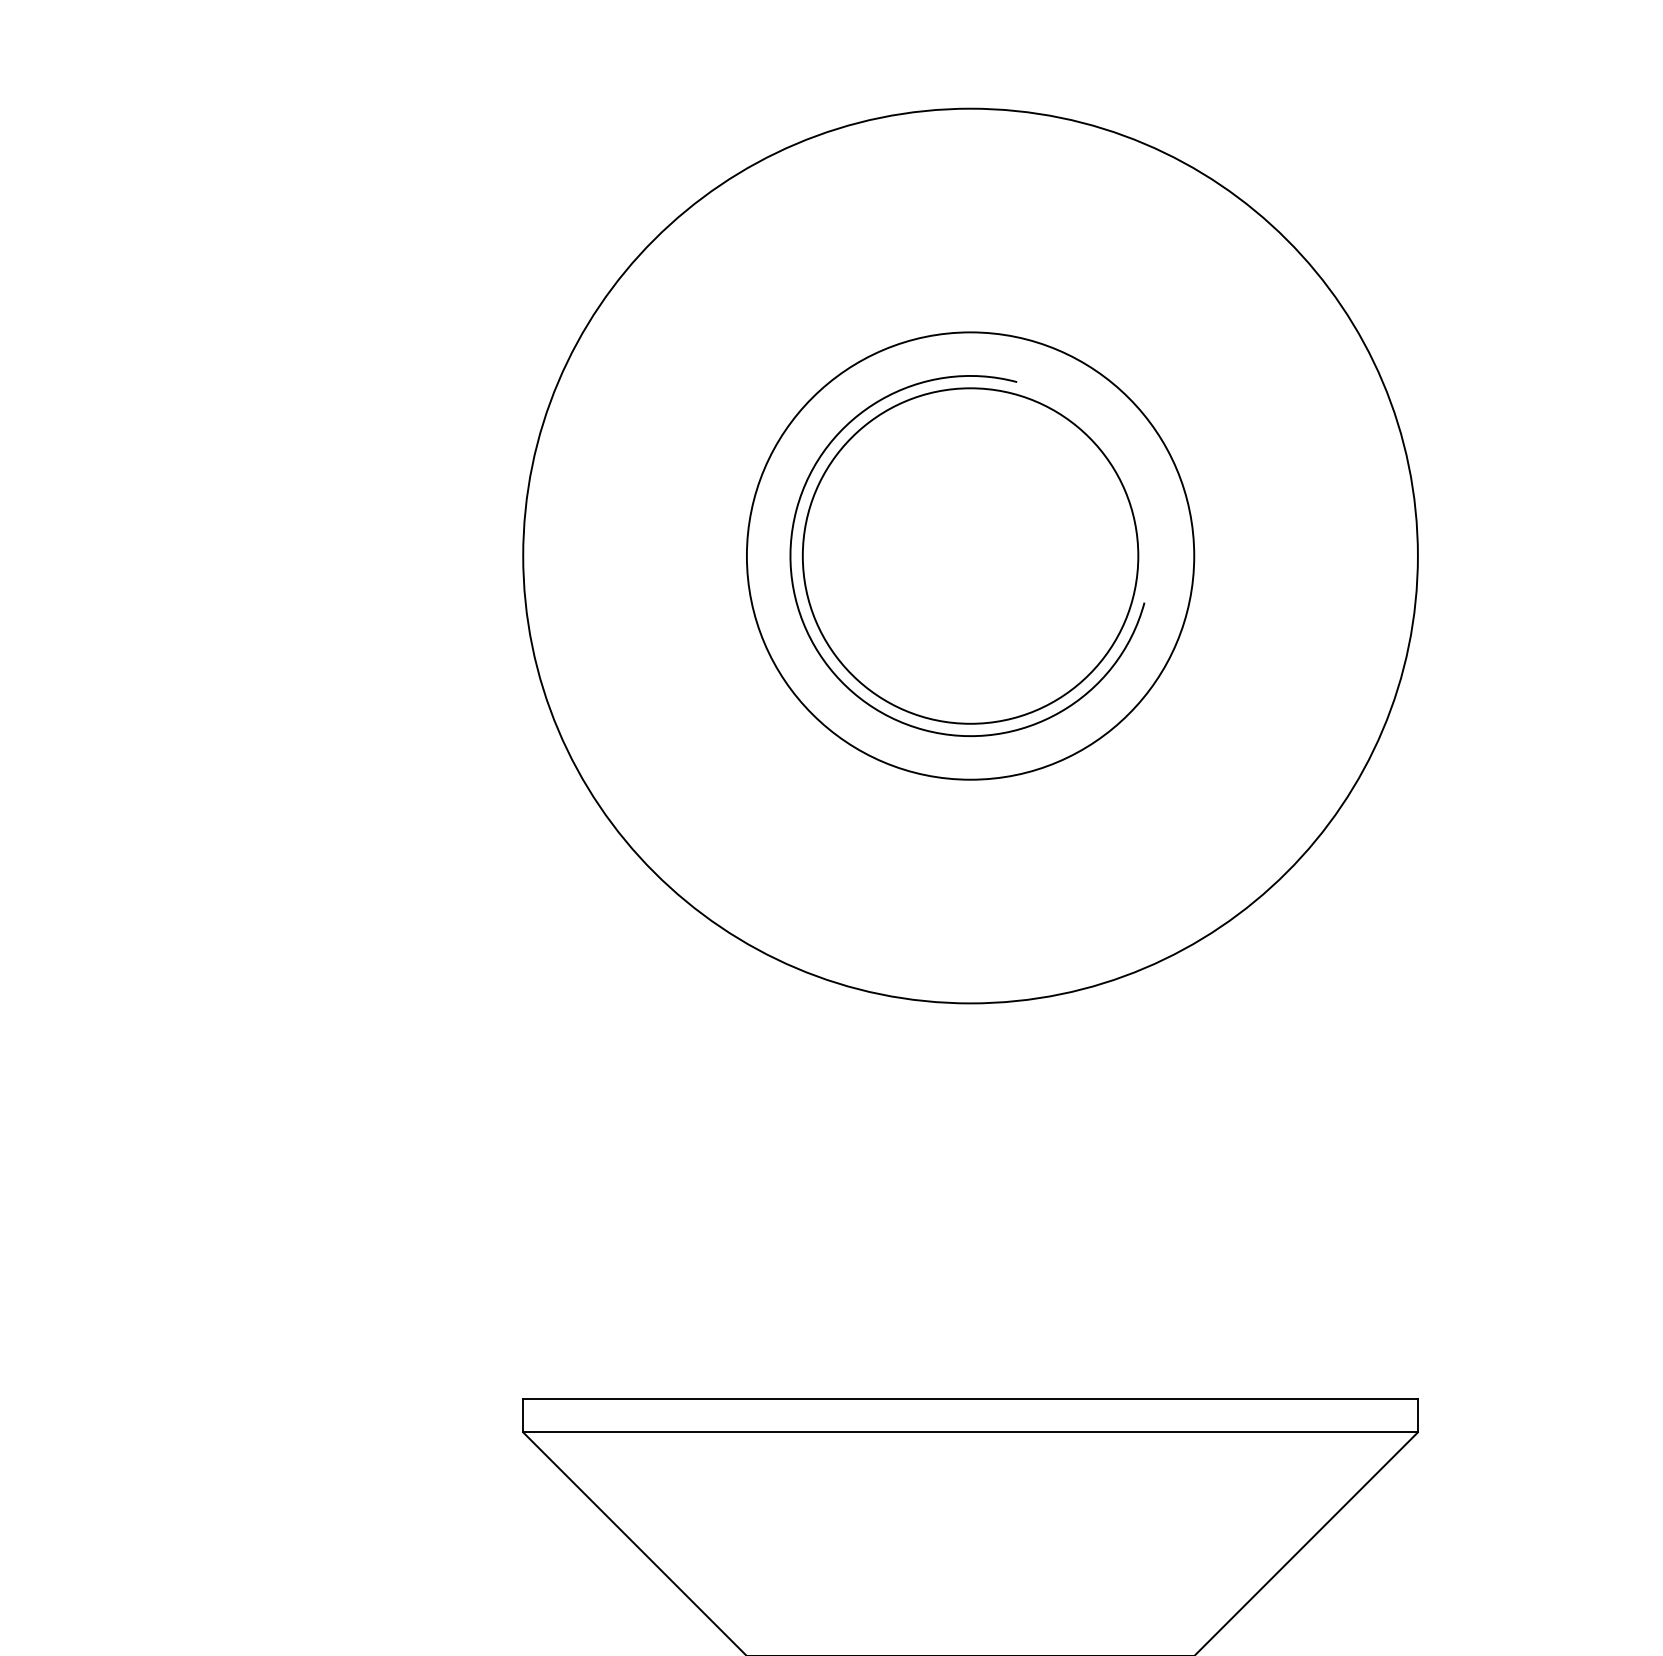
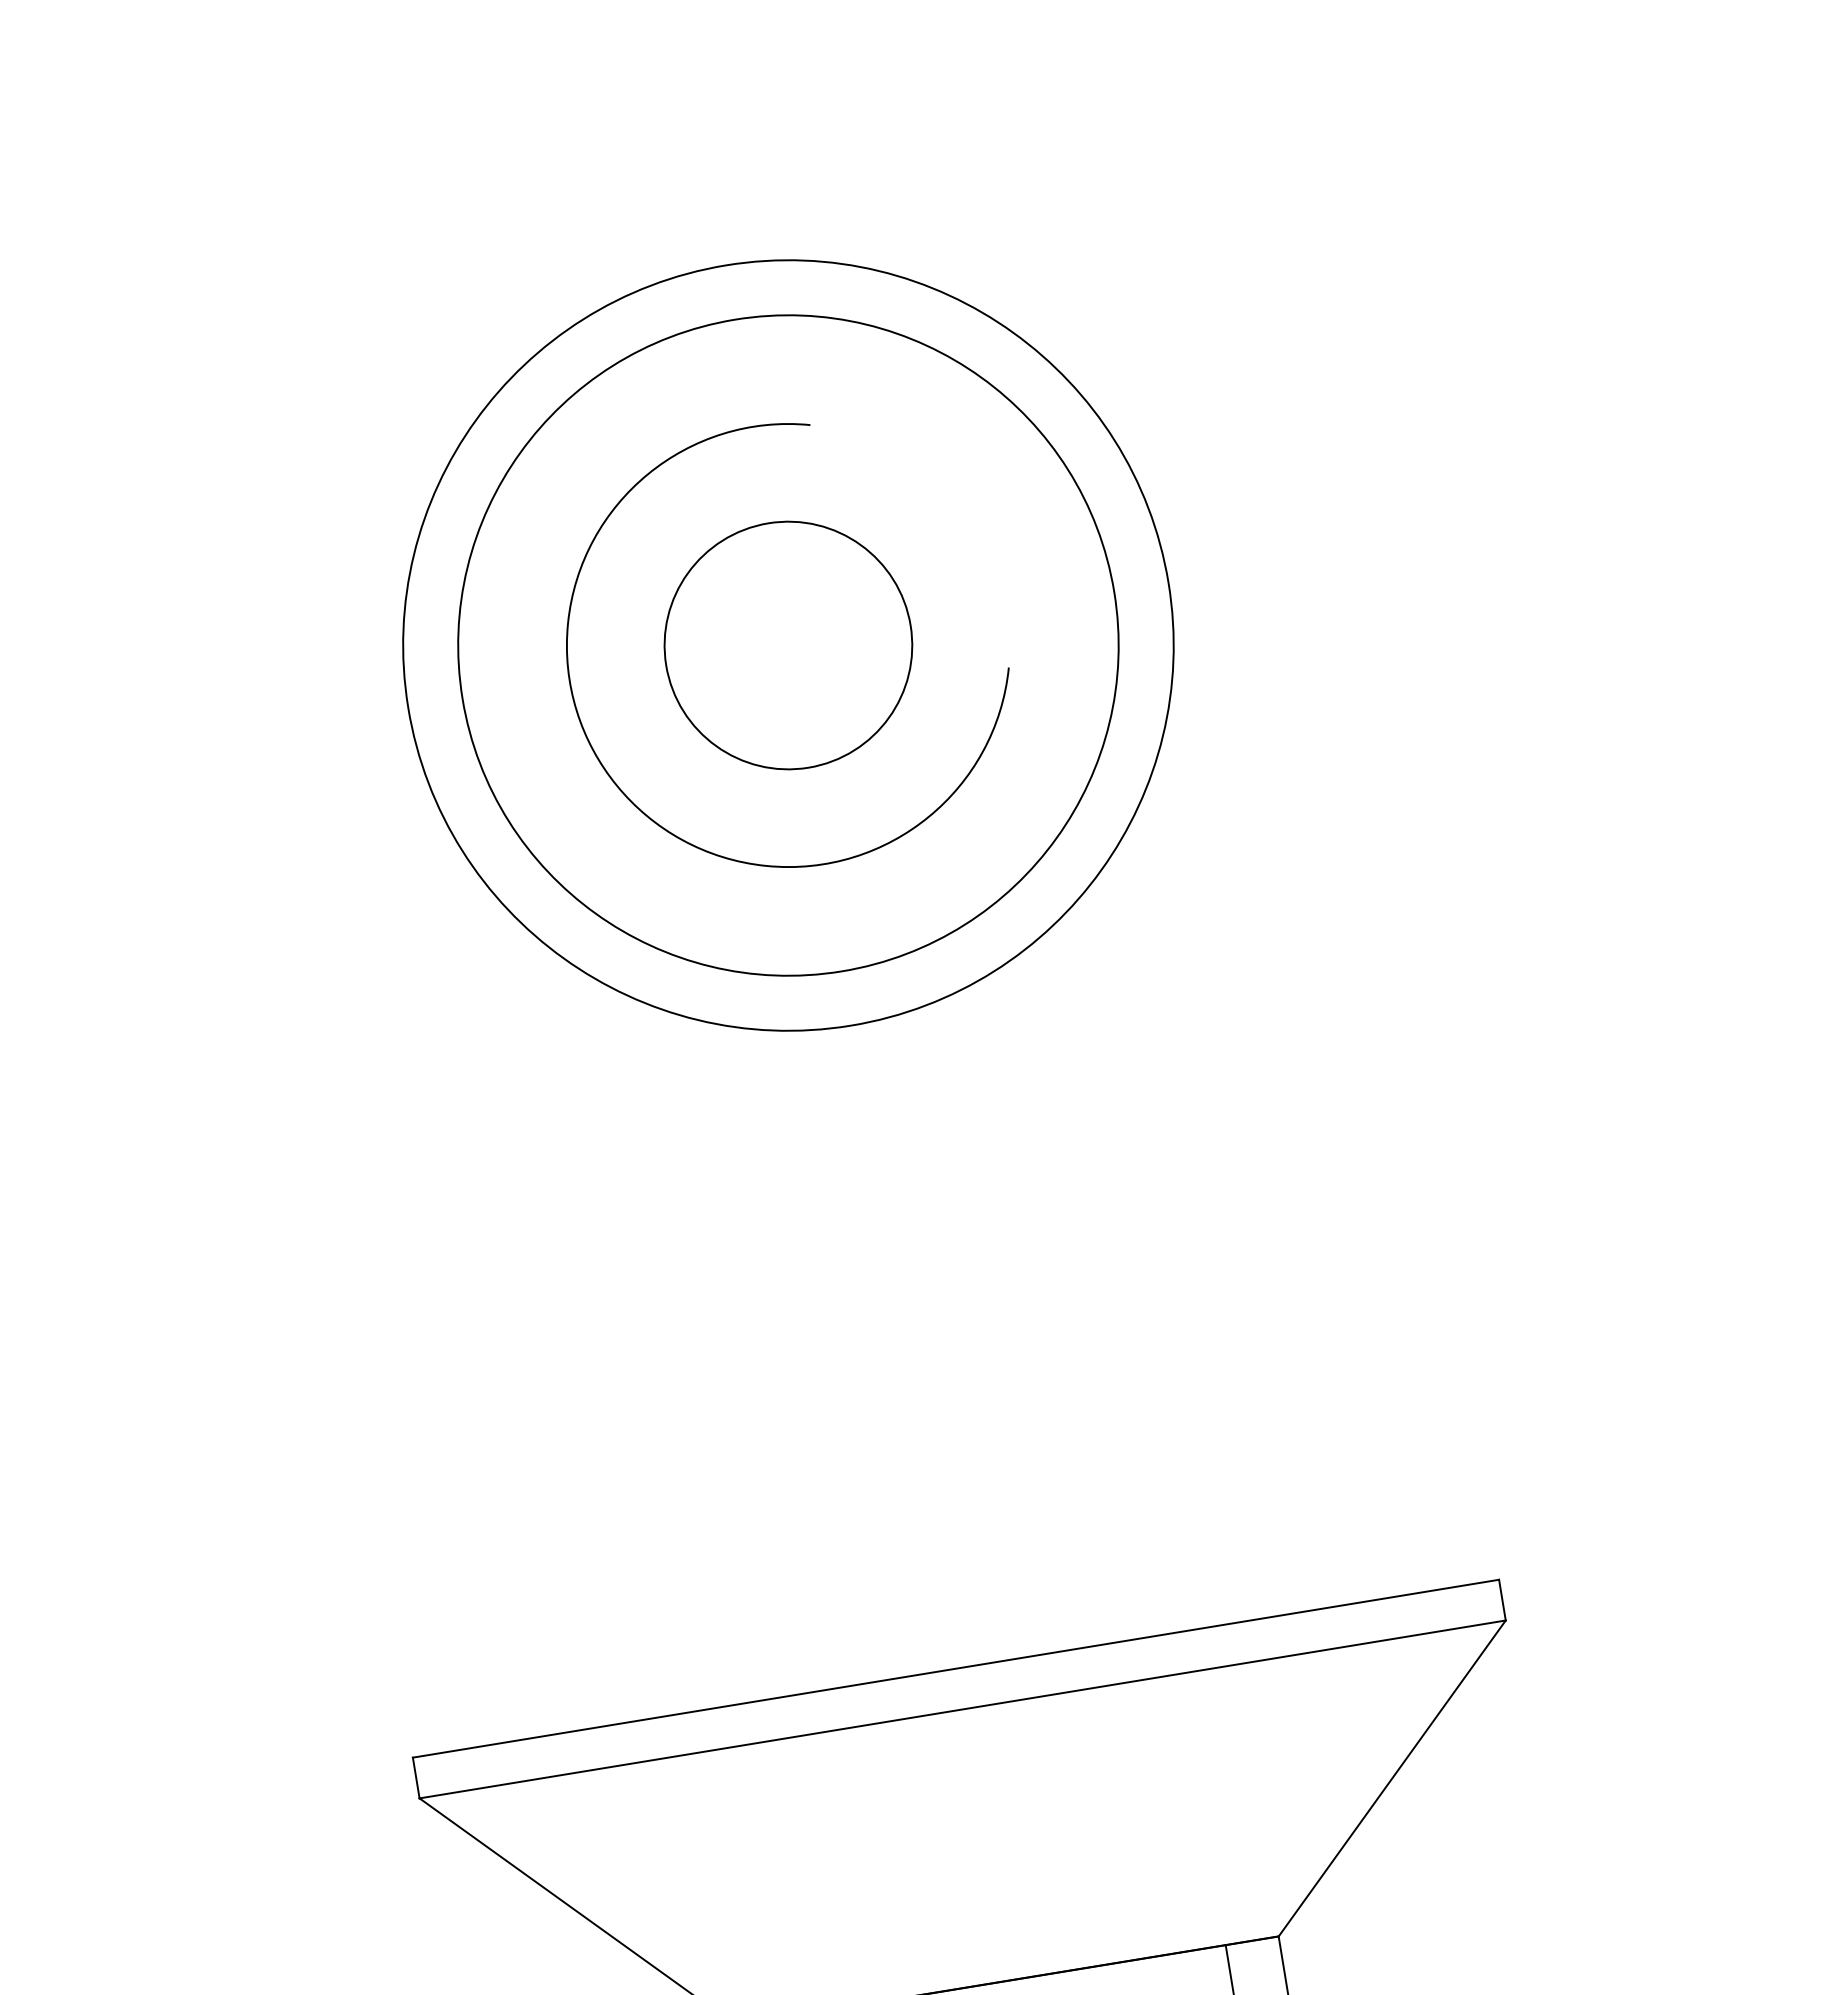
circle: (970, 555) -> (788, 644), size x0.6
circle: (970, 555) -> (788, 644), size x0.6
circle: (970, 555) -> (788, 644), size x1.4

